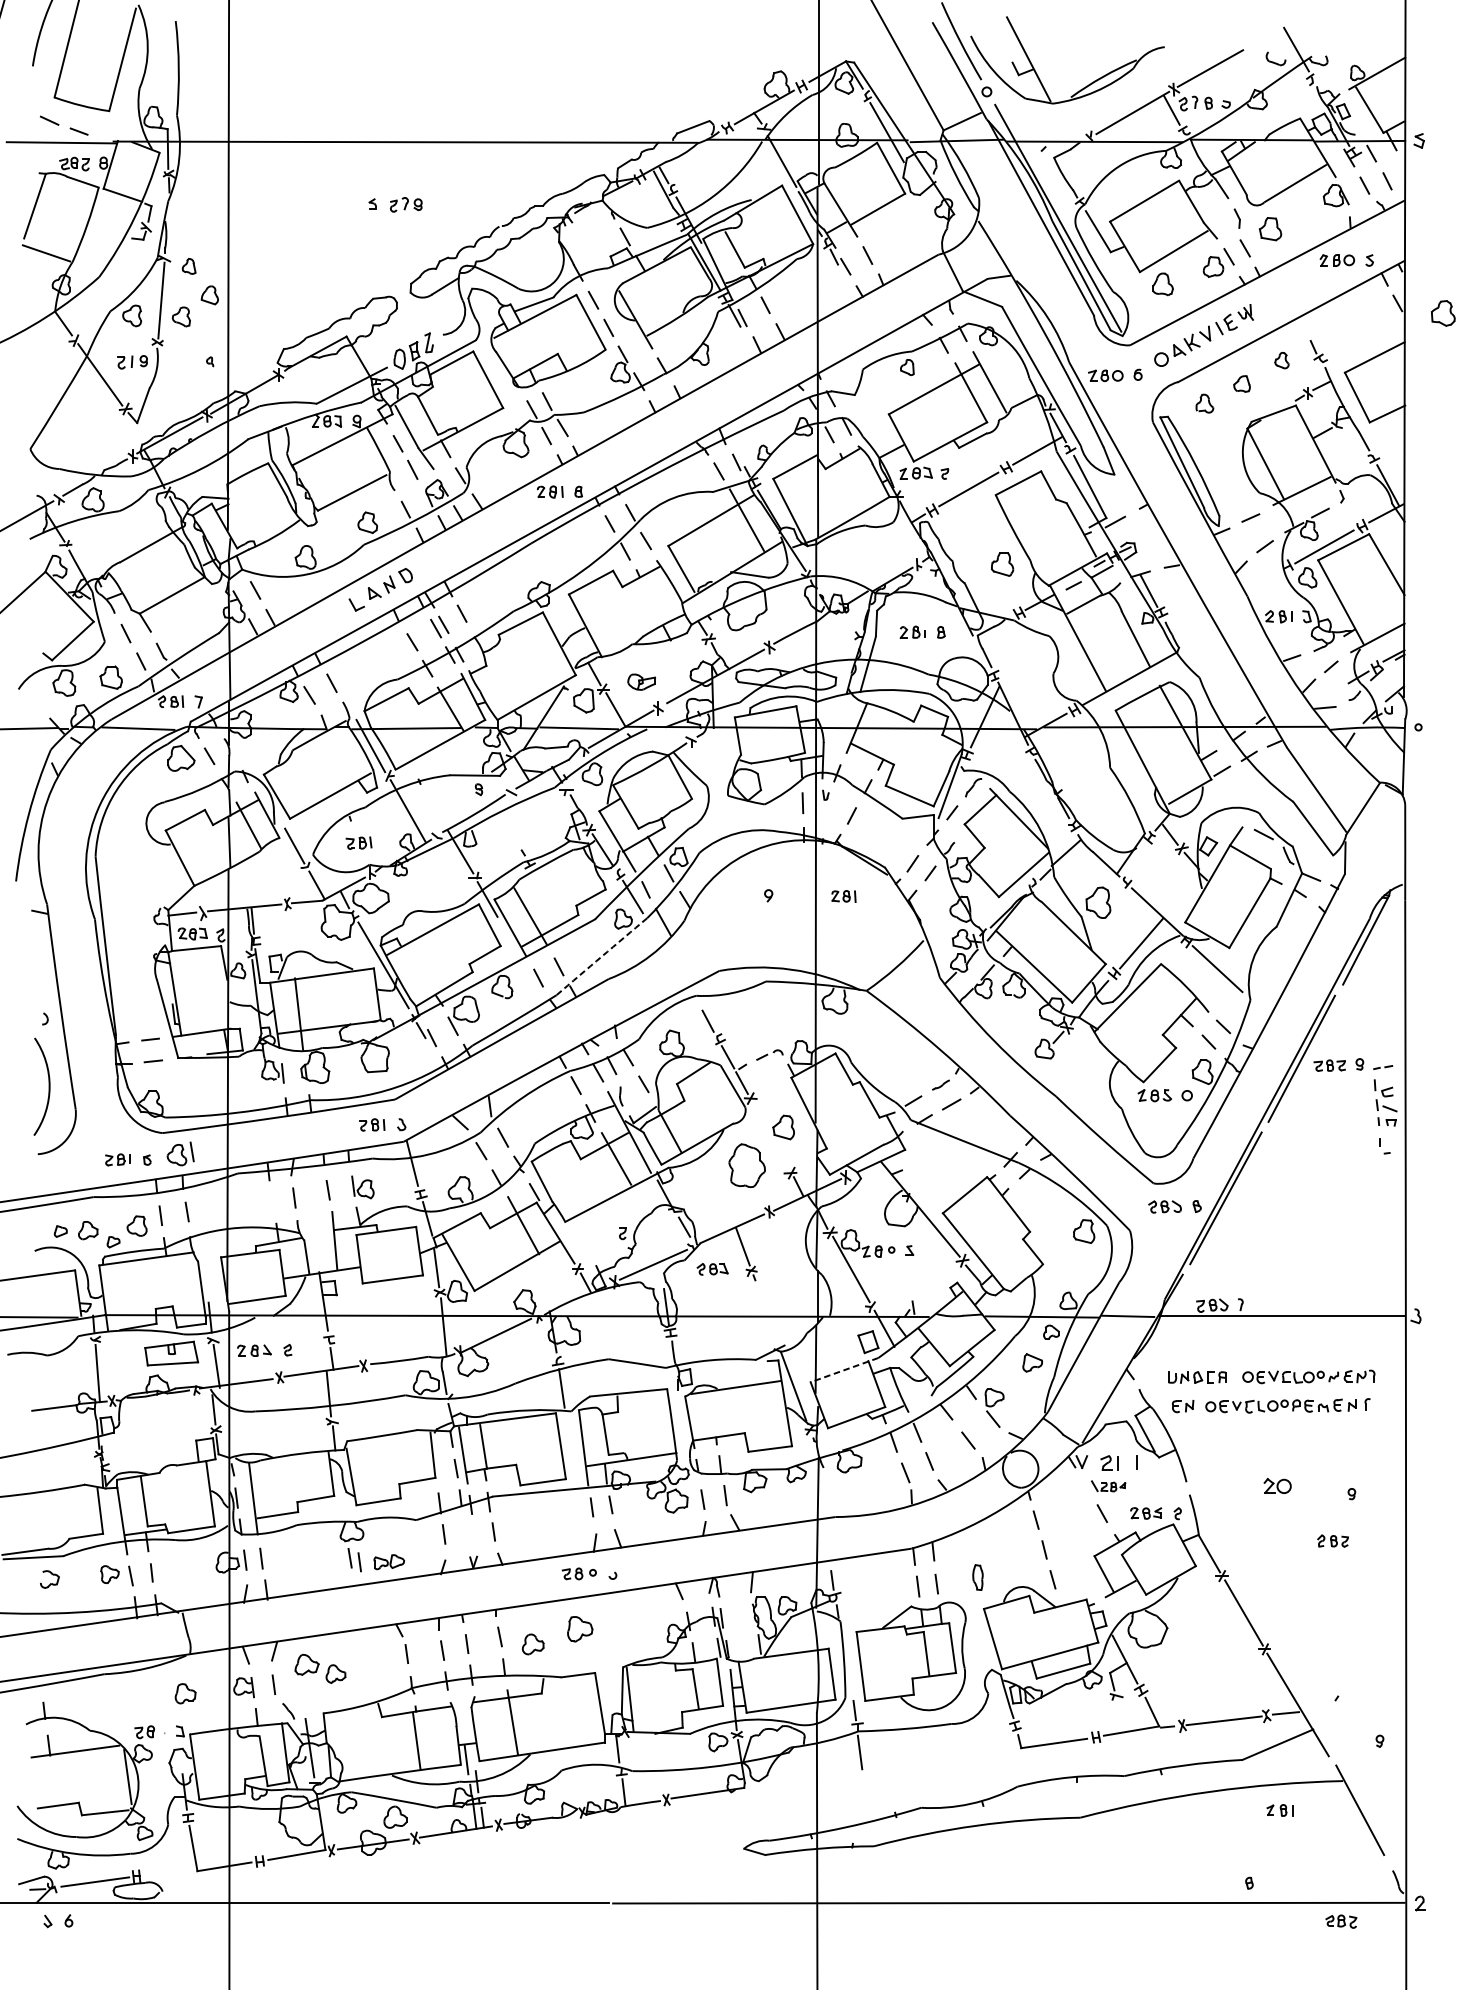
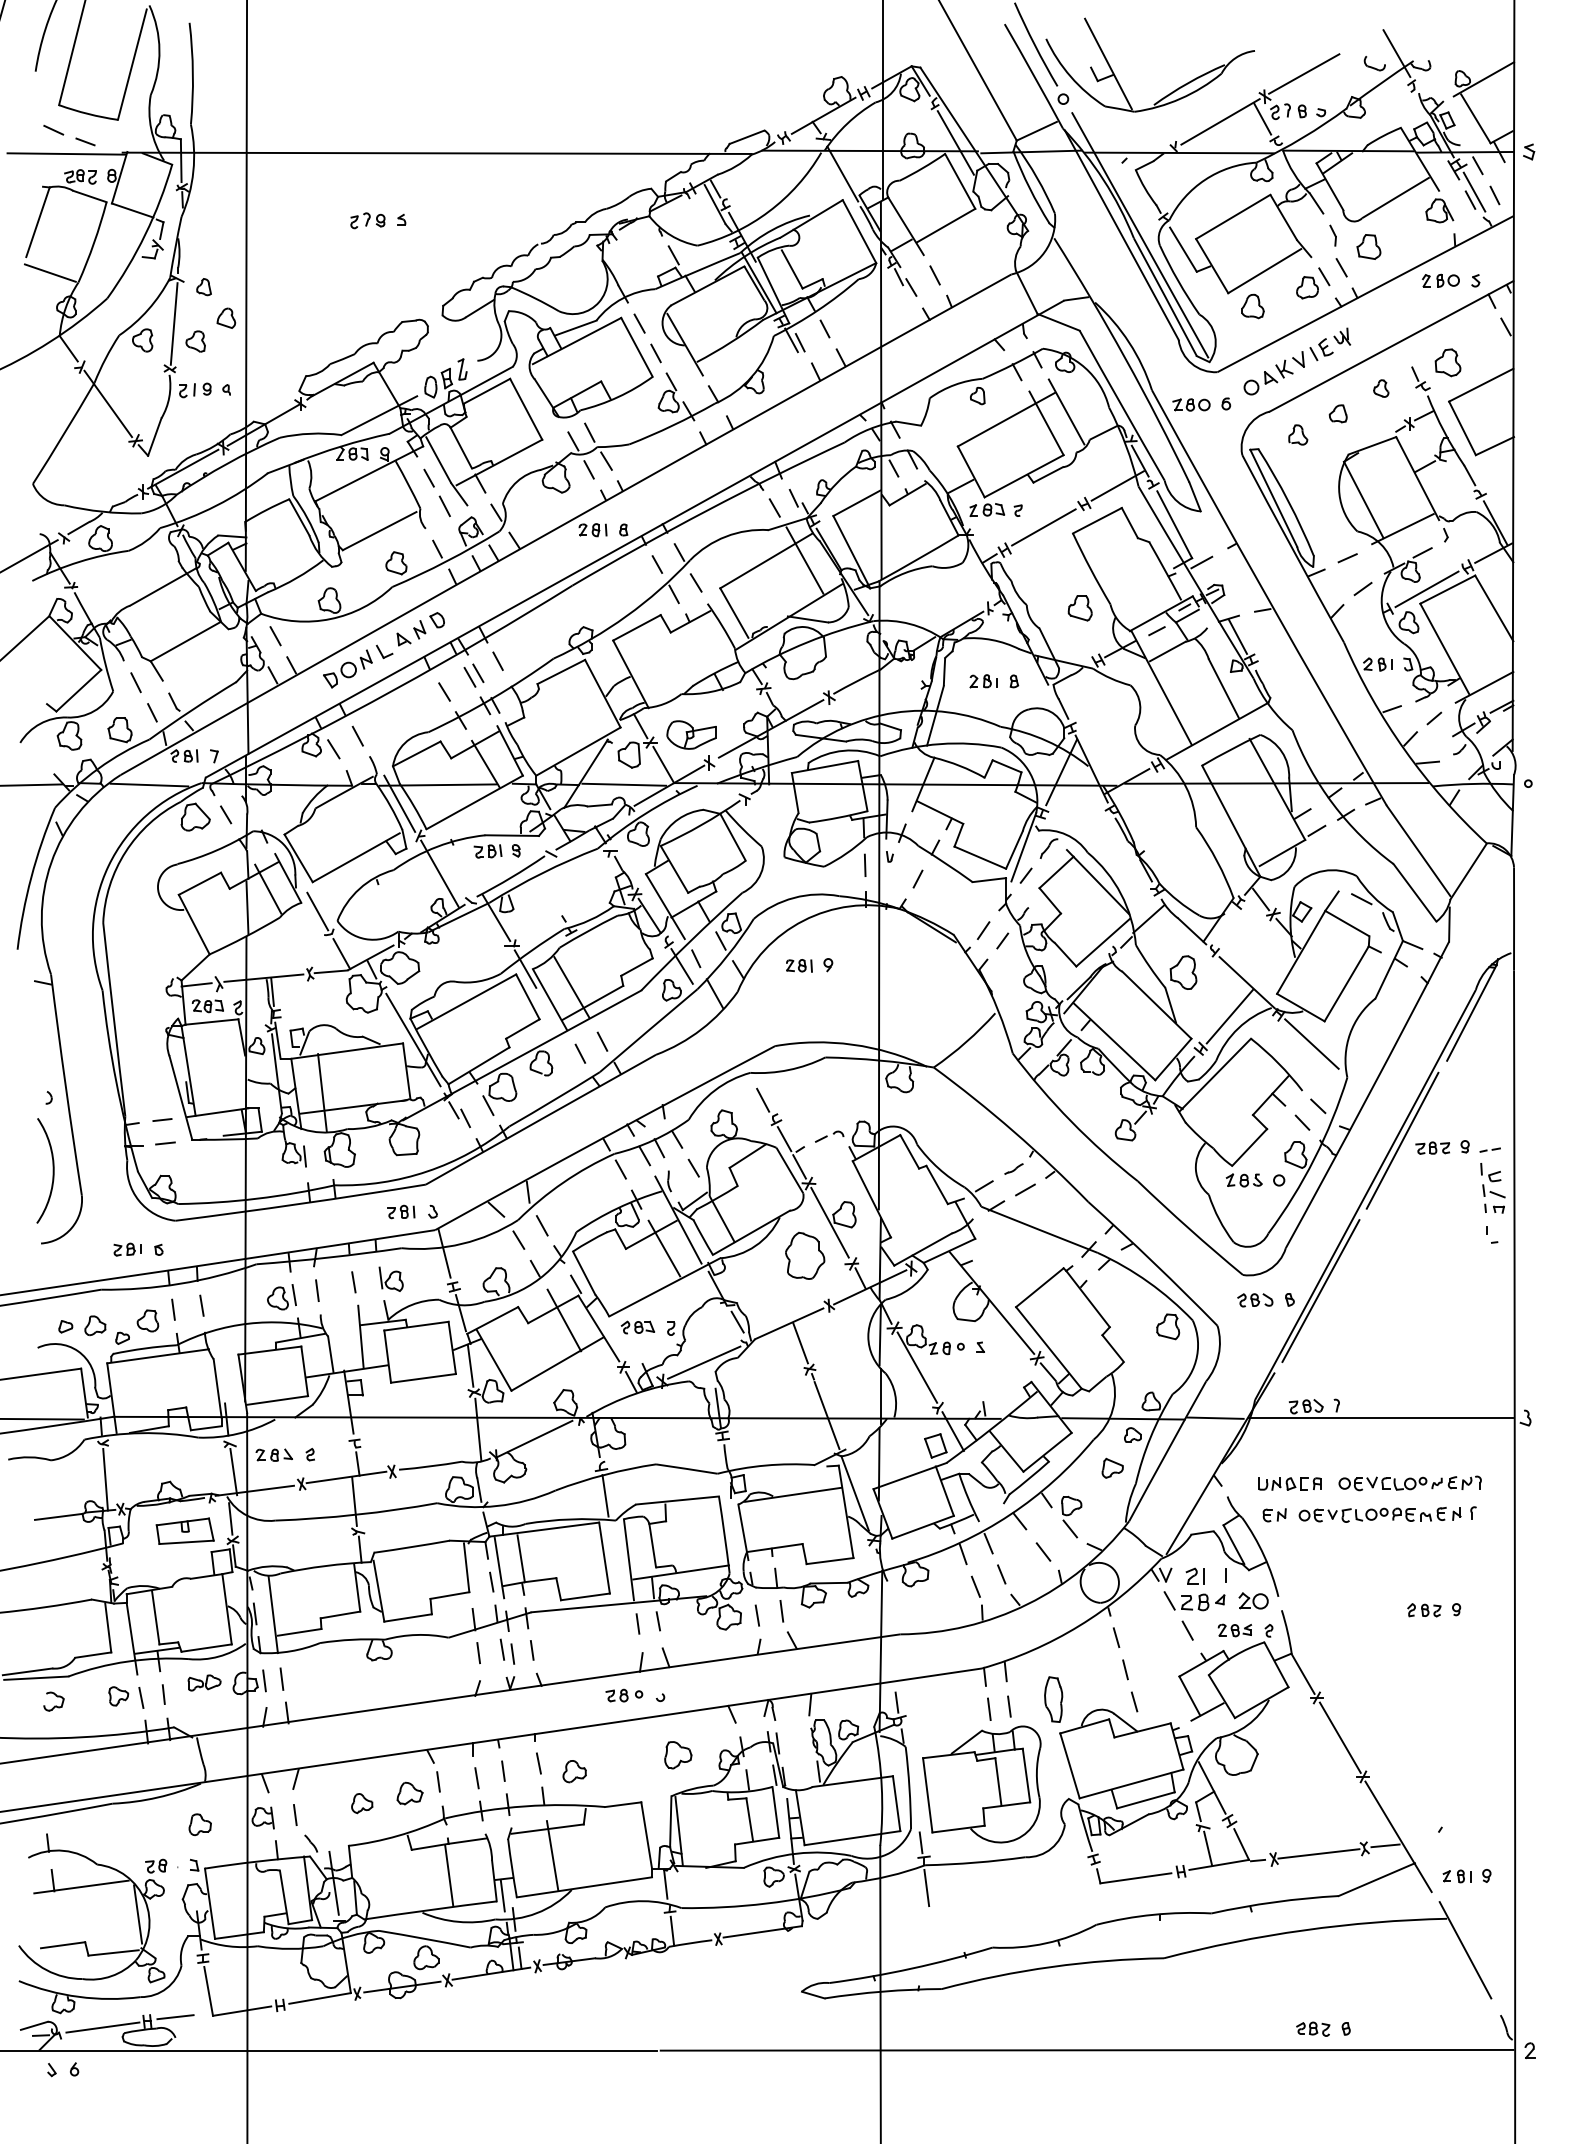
line: (1368, 177) -> (1474, 191), added
part: (405, 204) -> (367, 220), moved
part: (1442, 313) -> (1447, 362), moved
part: (132, 362) -> (195, 390), moved
part: (322, 620) -> (347, 668), added
part: (641, 681) -> (691, 734), size x1.67
part: (358, 843) -> (487, 851), moved
part: (844, 896) -> (799, 965), moved
arc: (601, 956) -> (648, 1030), dashed -> solid
line: (769, 1134) -> (829, 1222), added
part: (180, 1154) -> (281, 1297), moved
part: (712, 1269) -> (637, 1327), moved
line: (766, 1313) -> (826, 1415), added
part: (171, 1352) -> (184, 1530), moved
line: (844, 1370) -> (910, 1476), dashed -> solid
part: (1277, 1485) -> (1253, 1600), moved
part: (1108, 1486) -> (1194, 1601), size x1.67
part: (1333, 1541) -> (1424, 1610), moved
part: (354, 1559) -> (507, 1651), moved
part: (389, 1561) -> (204, 1682), moved
part: (977, 1577) -> (1053, 1699), size x1.67
part: (580, 1629) -> (678, 1755), moved
part: (306, 1664) -> (409, 1793), moved
line: (1121, 1715) -> (1208, 1848), added
part: (1279, 1810) -> (1456, 1876), moved
line: (162, 1872) -> (175, 2017), added
part: (1341, 1920) -> (1313, 2028), moved

